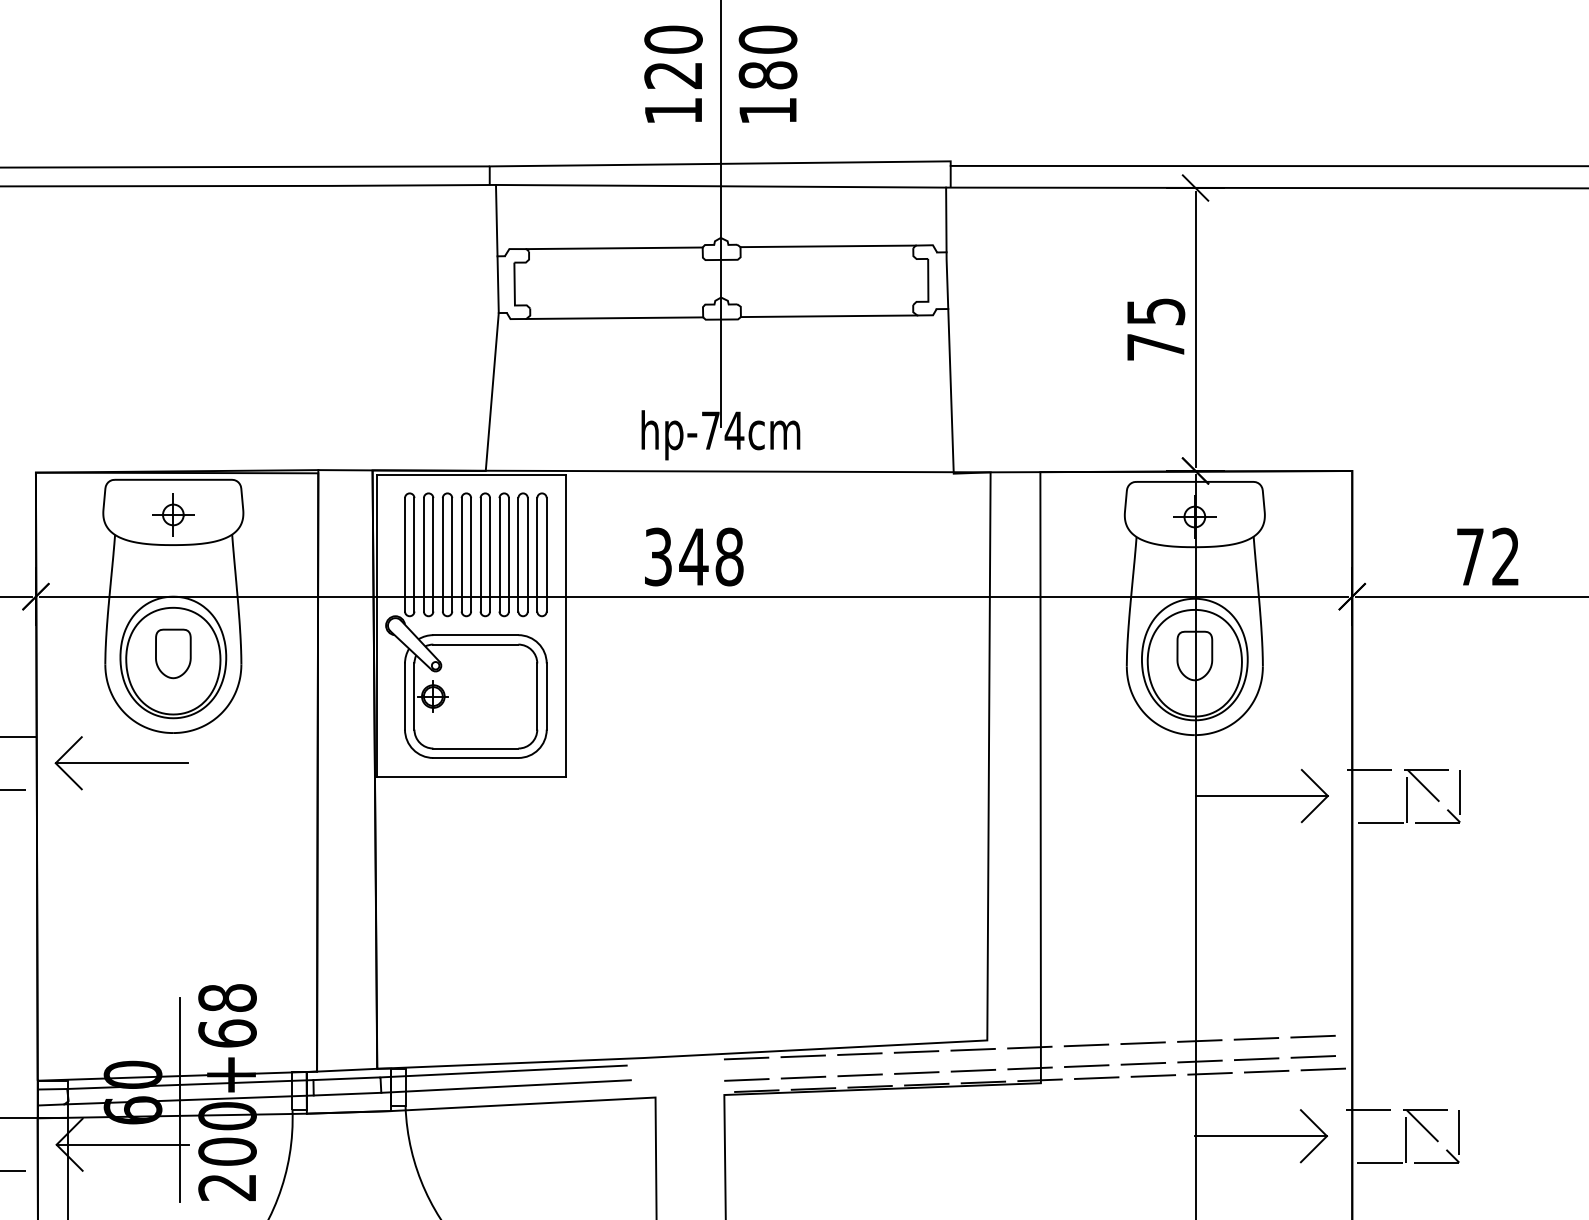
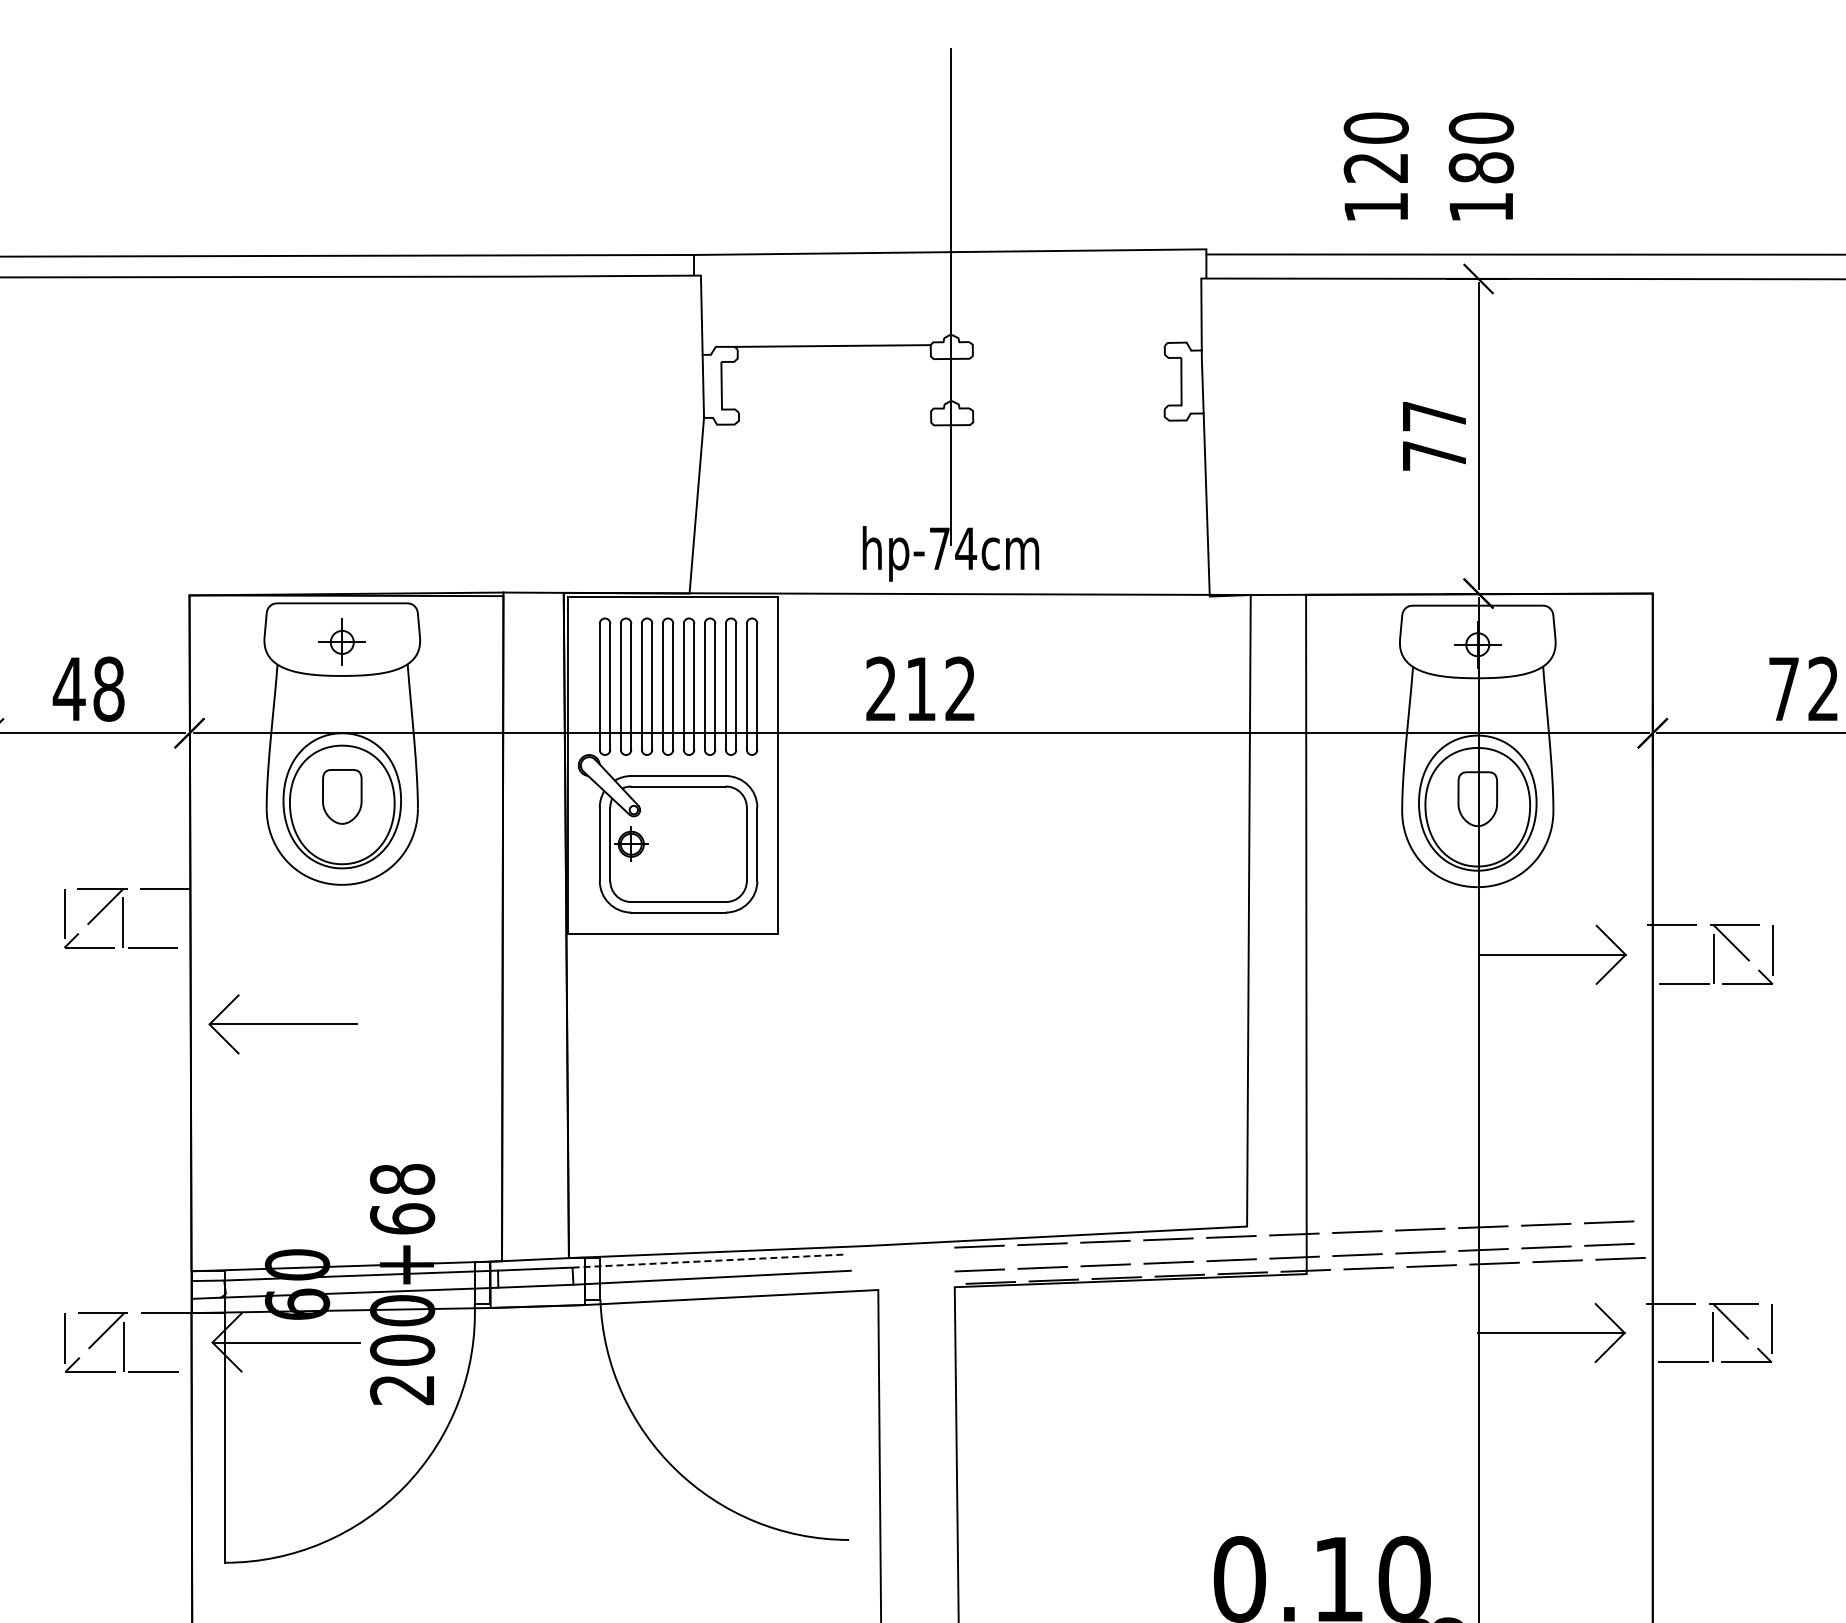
text: (720, 74) -> (1428, 166), moved
line: (720, 185) -> (950, 276), removed
line: (827, 246) -> (1069, 343), removed
text: (1156, 311) -> (1435, 416), 75 -> 77
line: (829, 316) -> (1071, 421), removed
line: (614, 318) -> (832, 423), removed
text: (694, 556) -> (921, 688), 348 -> 212
part: (121, 763) -> (282, 1024), moved
line: (503, 1071) -> (709, 1261), solid -> dashed
line: (180, 1099) -> (350, 1292), removed

